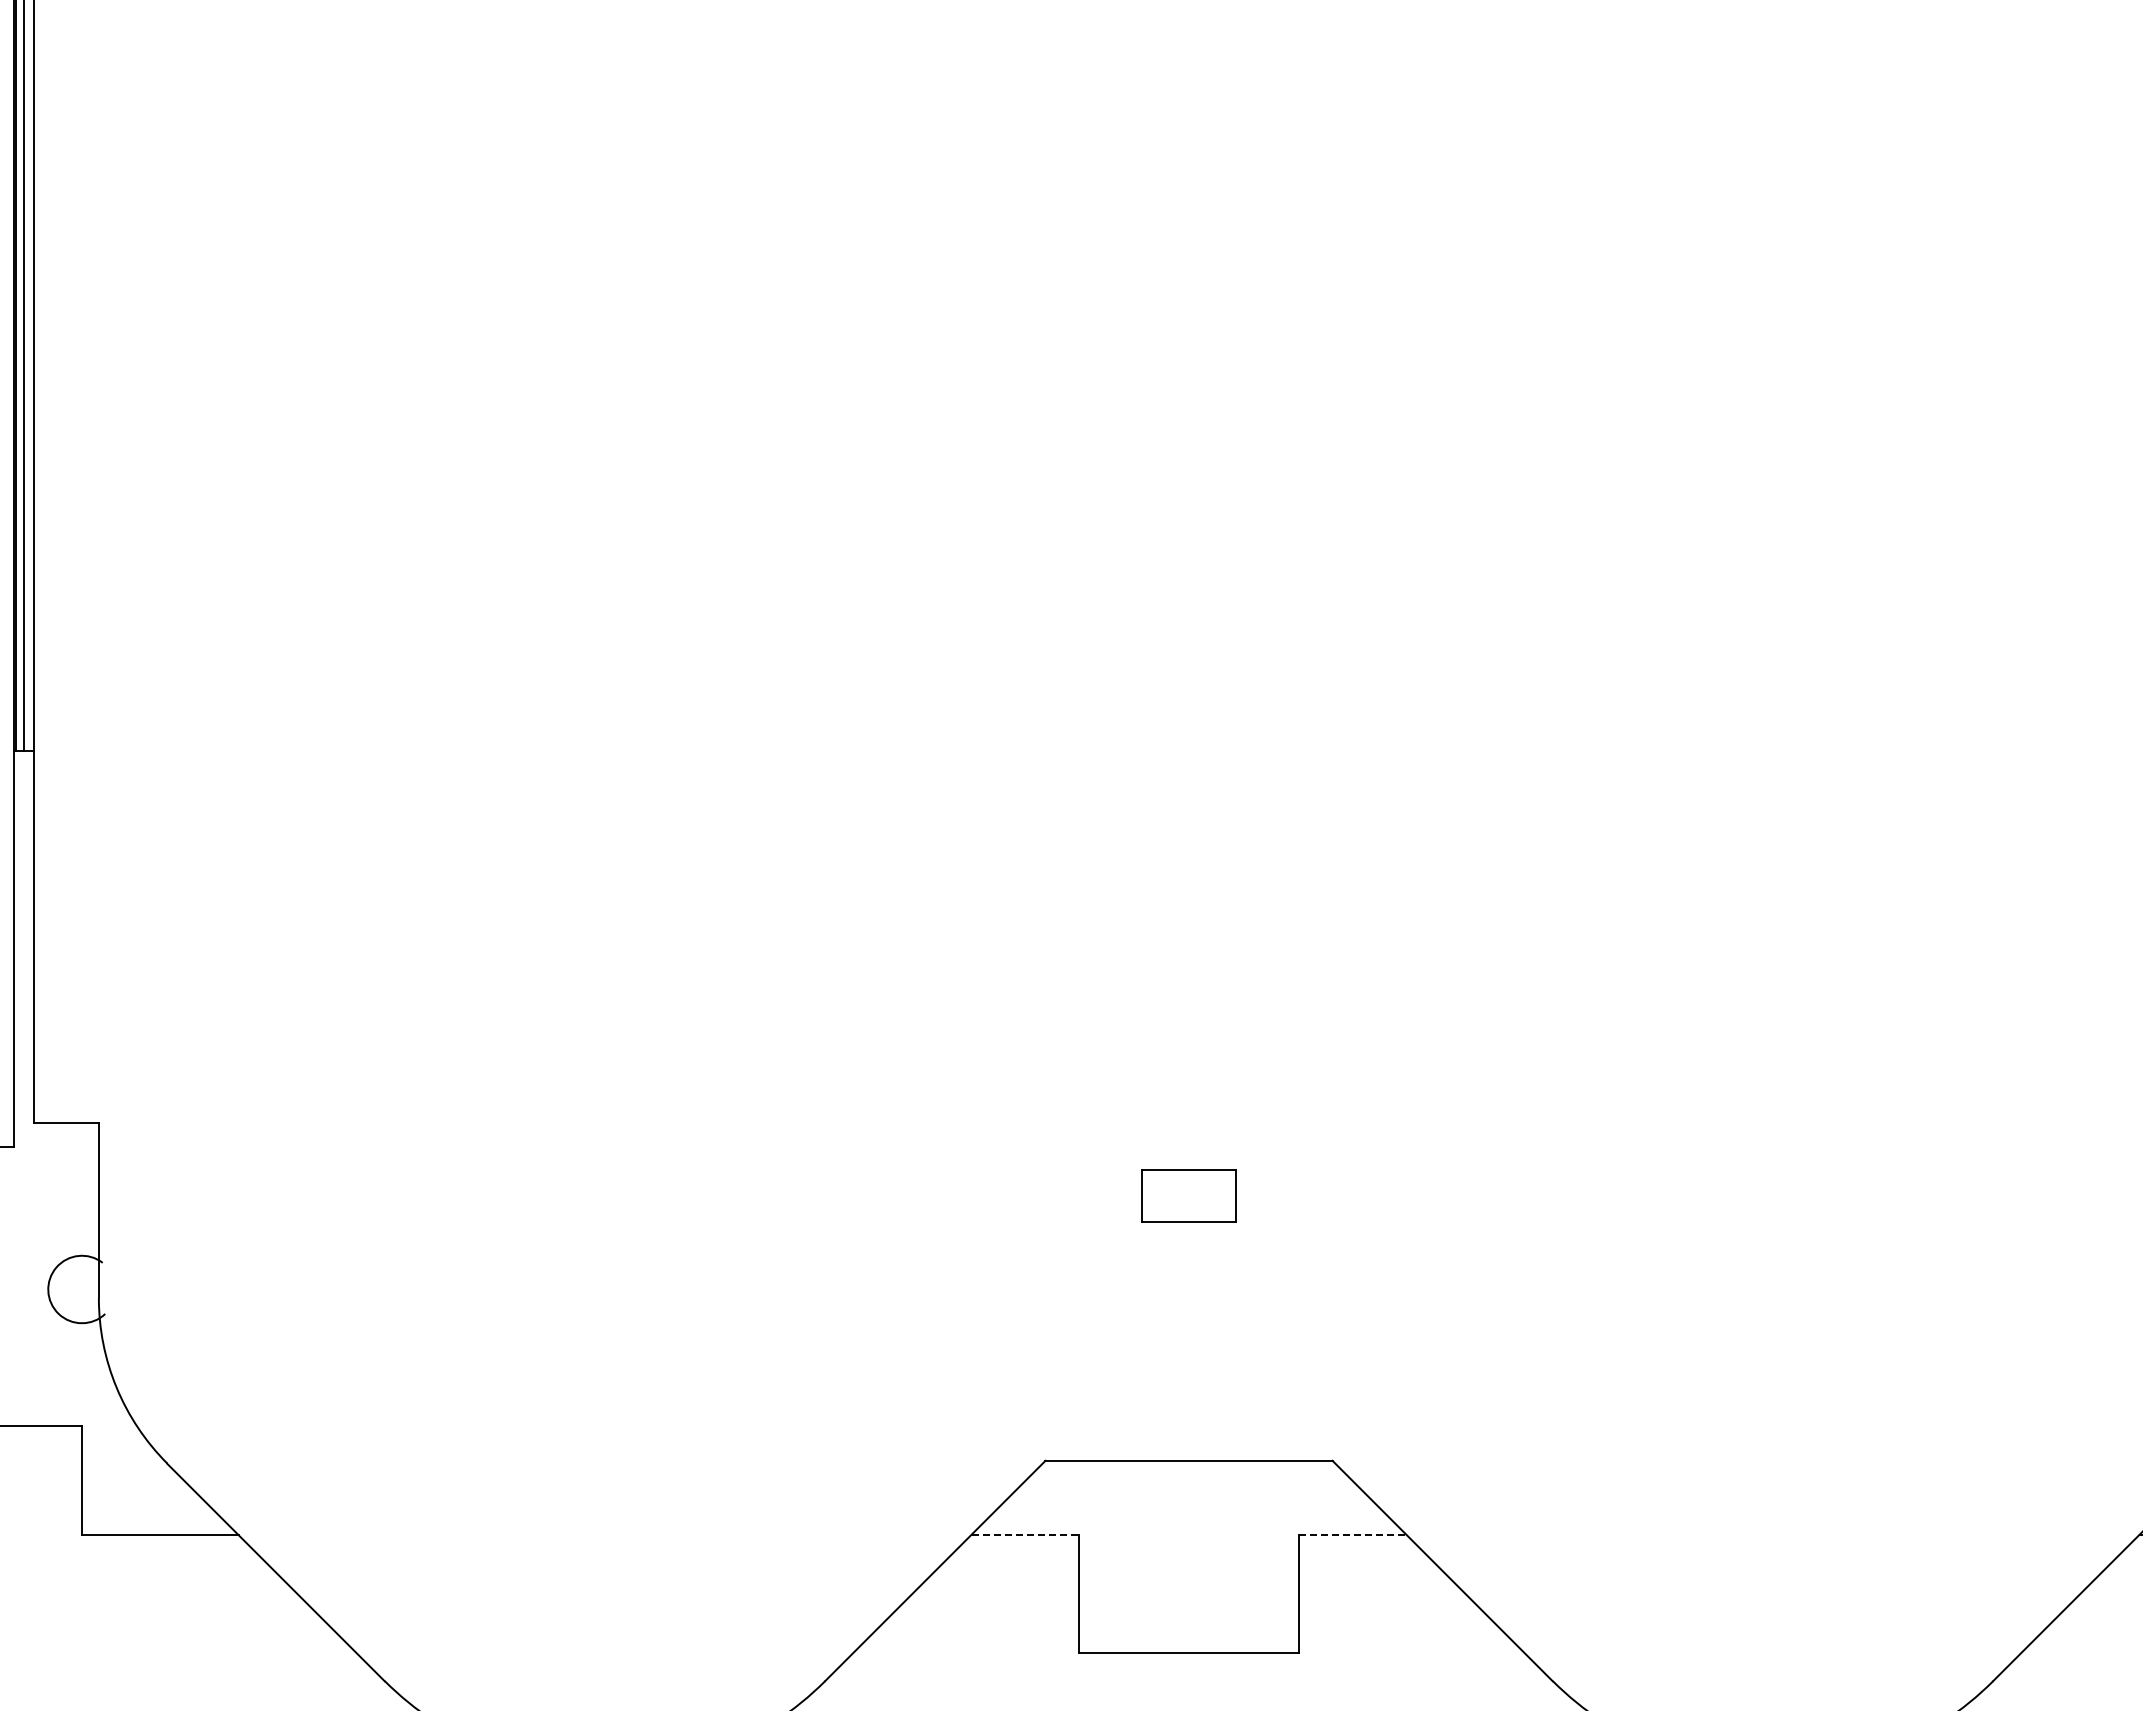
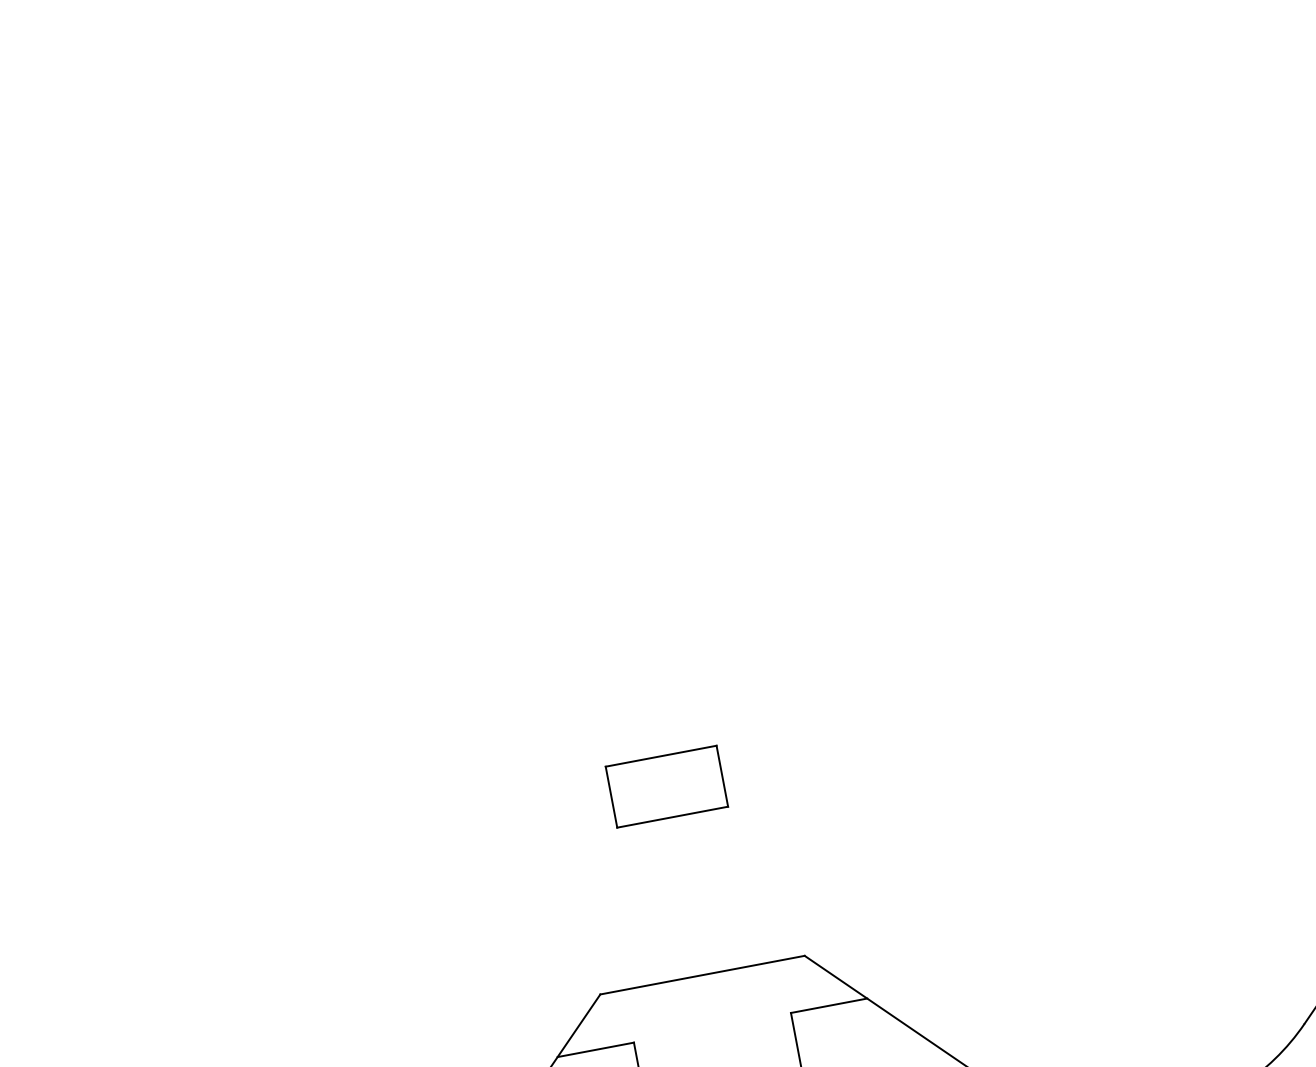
part: (1188, 1195) -> (666, 786), size x1.67
line: (1025, 1534) -> (596, 1049), dashed -> solid
line: (1352, 1534) -> (828, 1005), dashed -> solid

